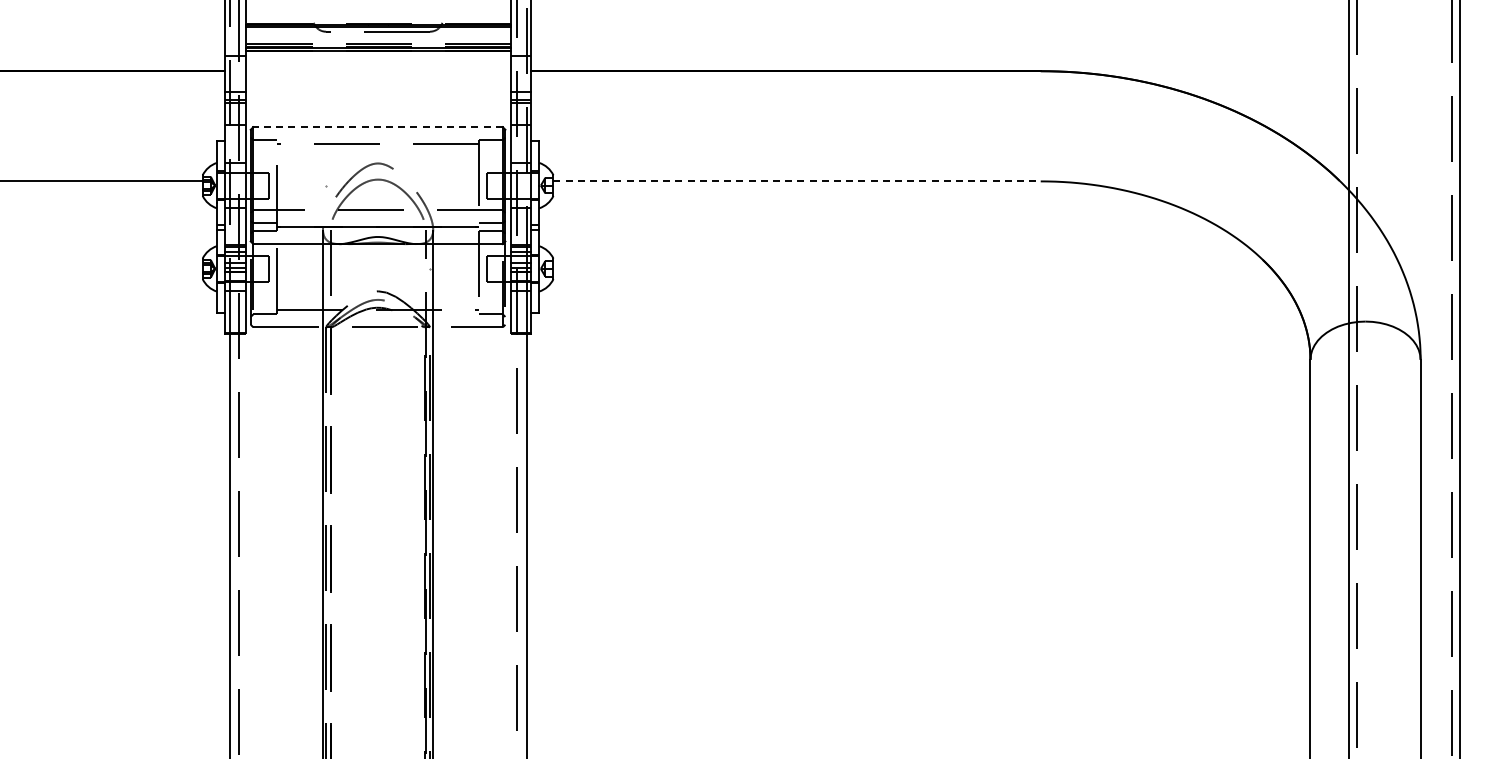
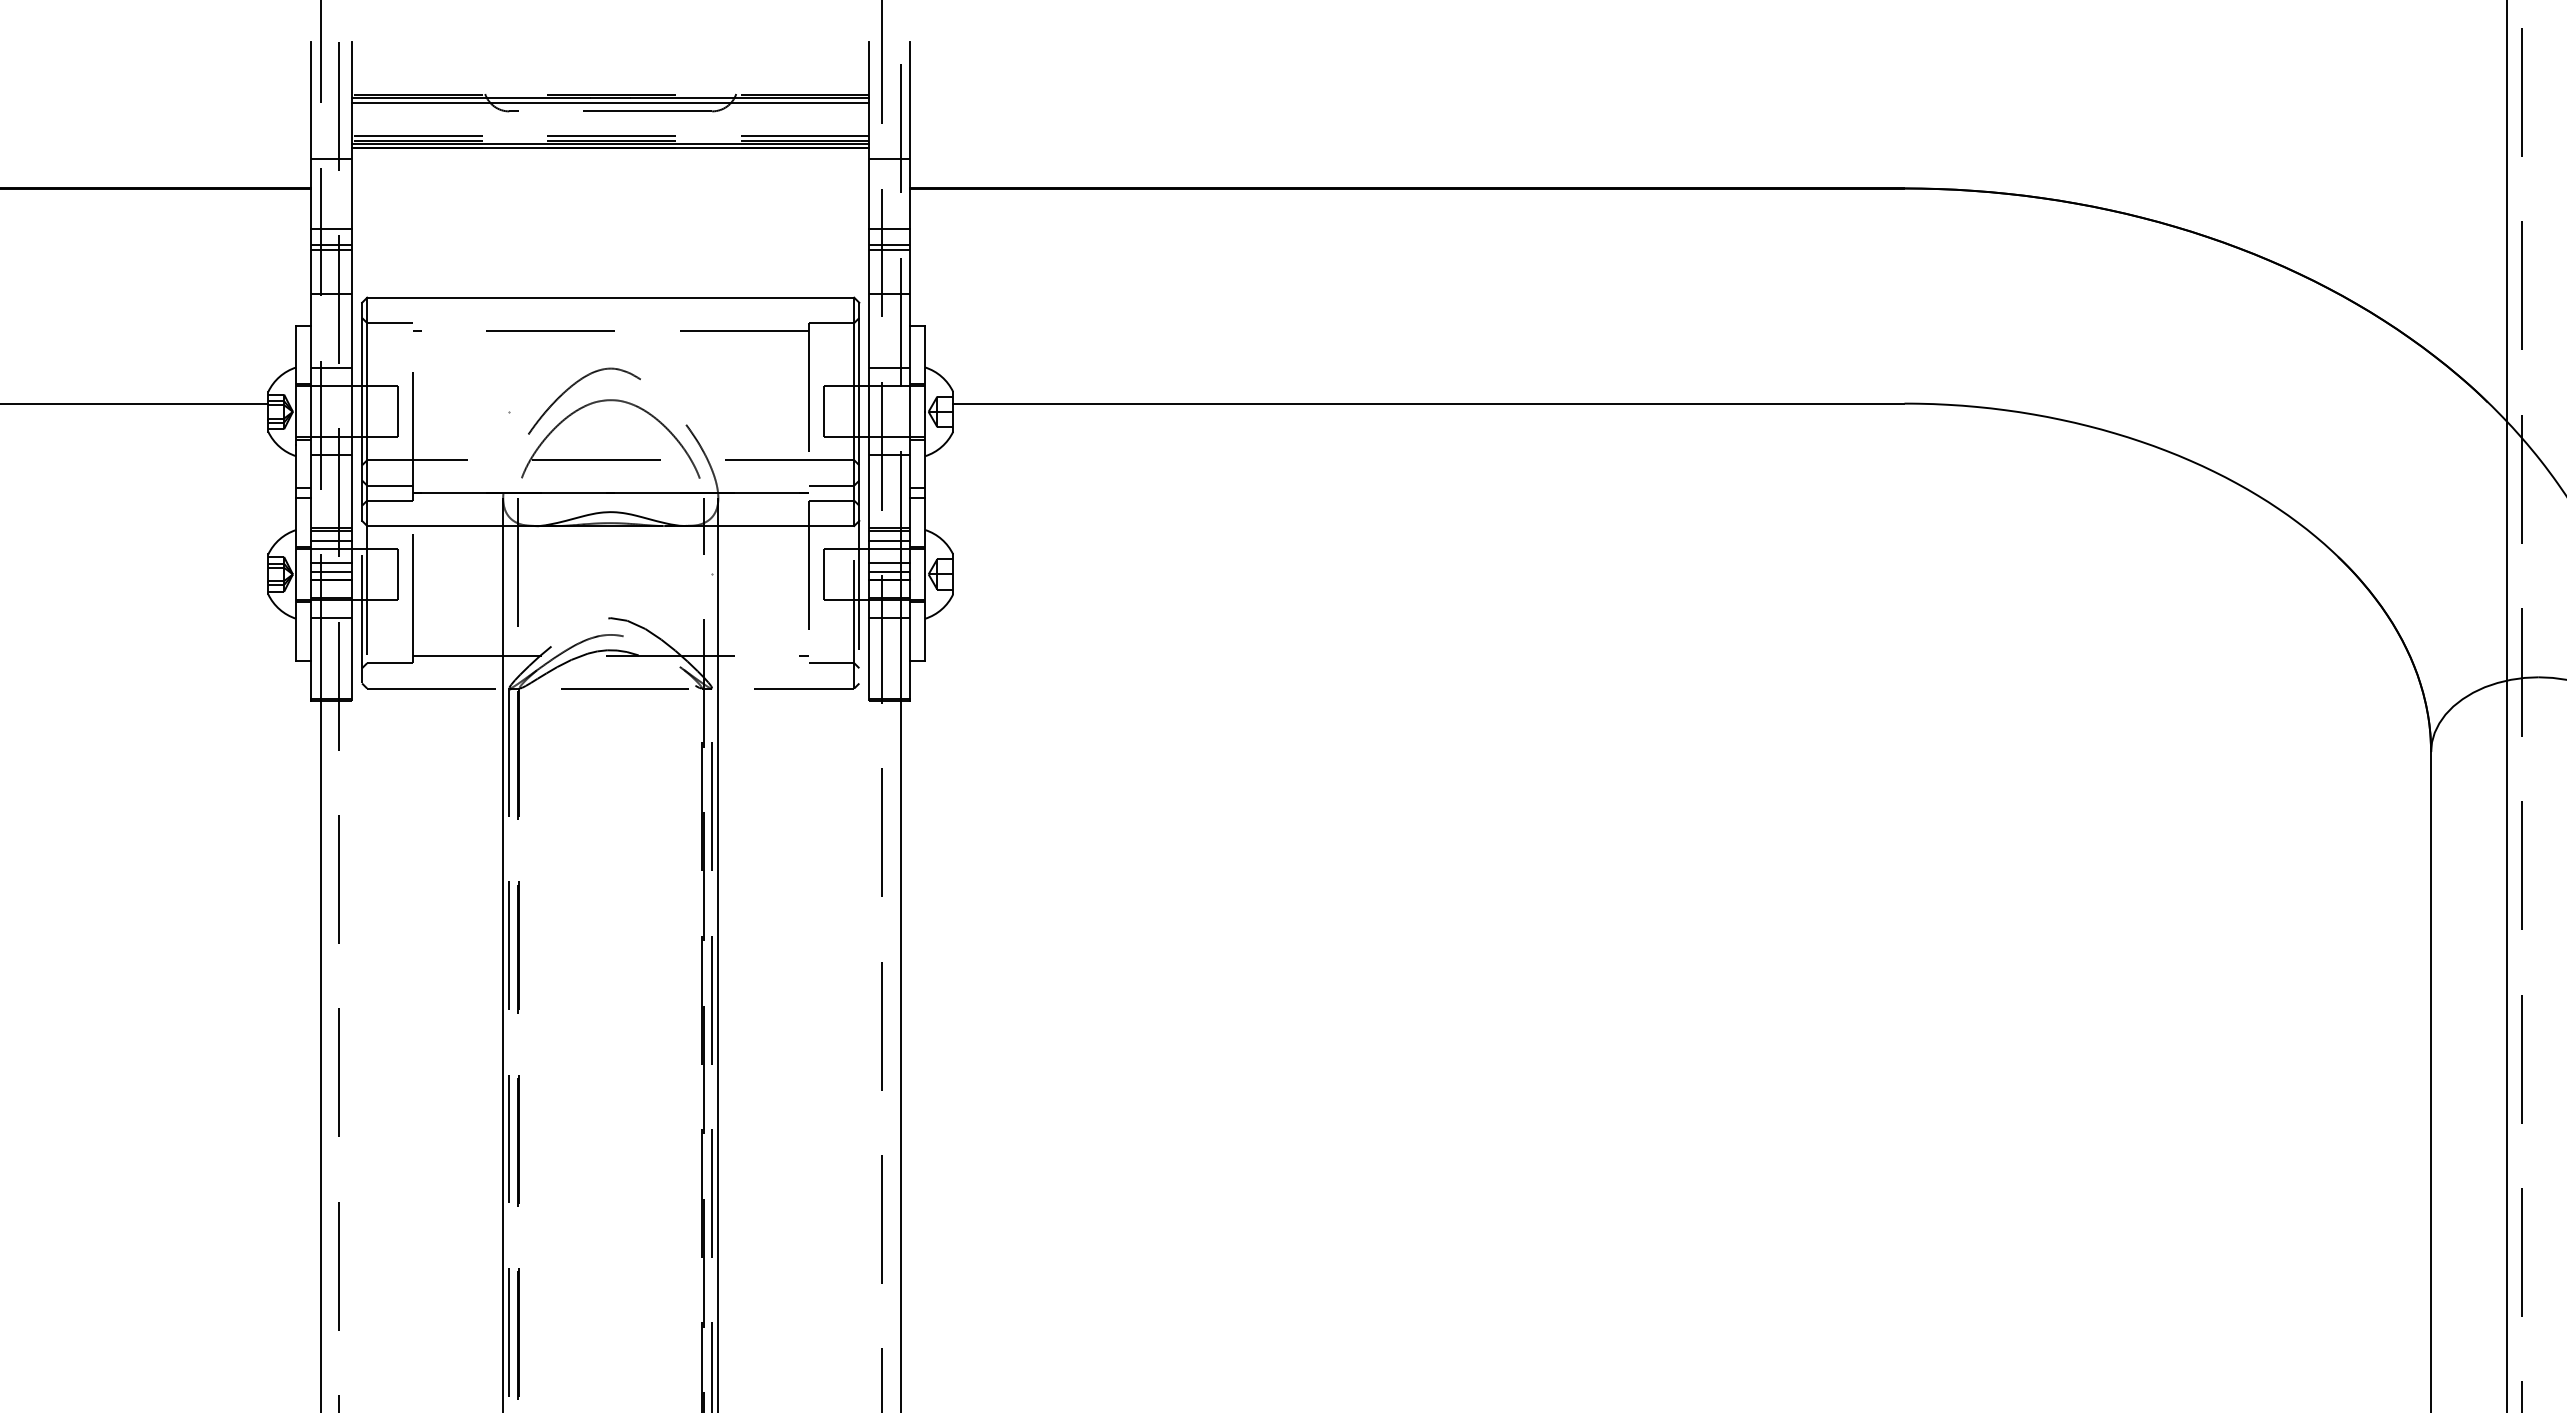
line: (378, 127) -> (611, 298), dashed -> solid
line: (797, 181) -> (1429, 403), dashed -> solid

